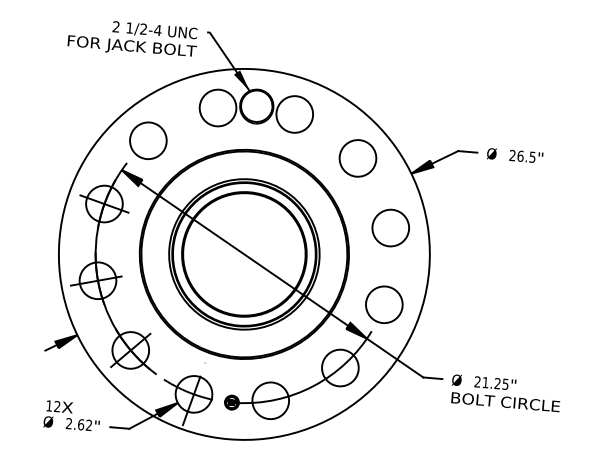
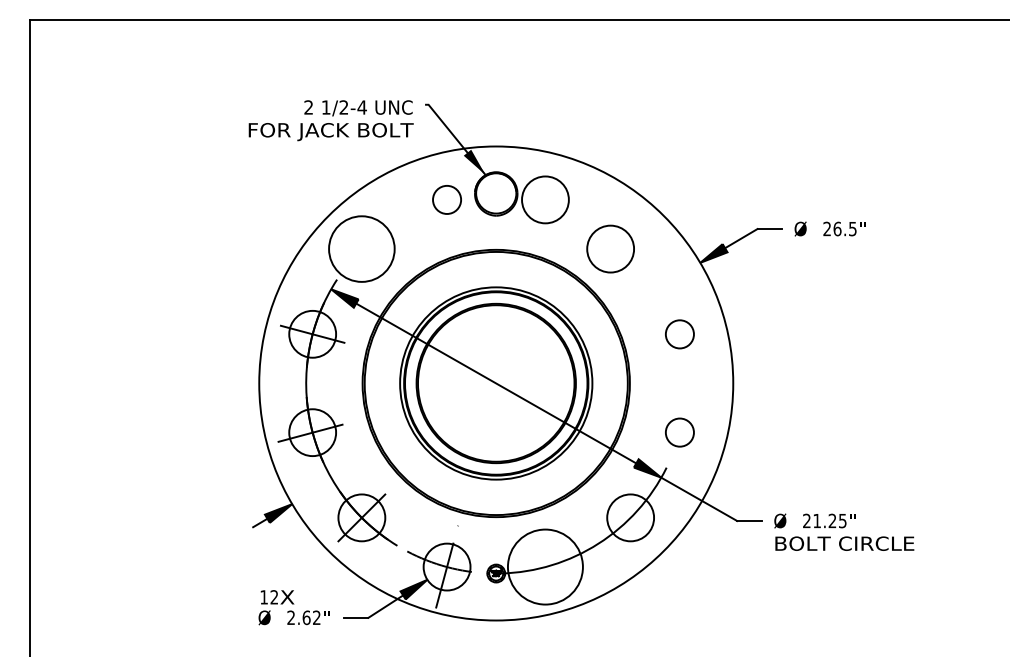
circle: (217, 107) -> (446, 199), size x0.6
circle: (148, 140) -> (361, 248), size x1.4
circle: (357, 157) -> (610, 248), moved
circle: (390, 228) -> (679, 334), size x0.6
circle: (384, 304) -> (679, 432), size x0.6
circle: (270, 400) -> (545, 566), size x1.6

